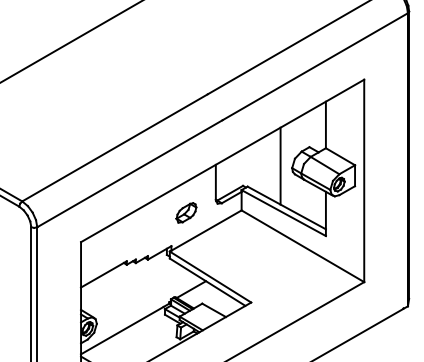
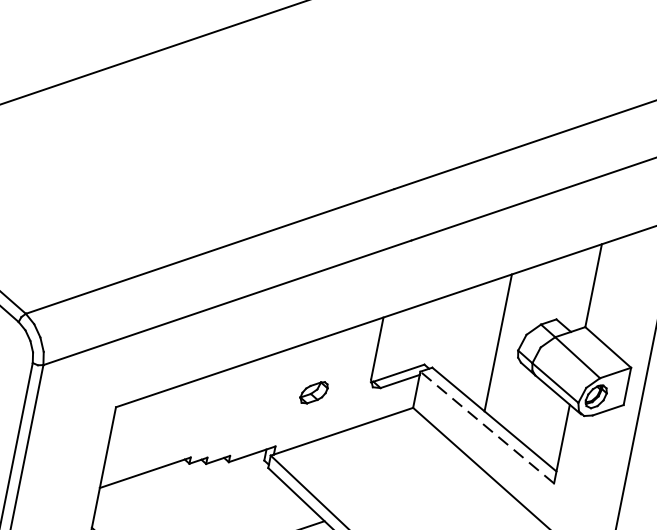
part: (186, 212) -> (314, 391), size x0.7
line: (283, 212) -> (486, 426), solid -> dashed

